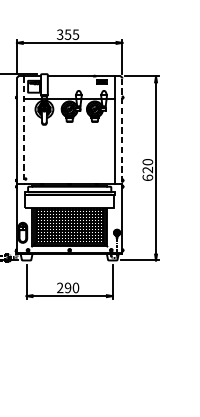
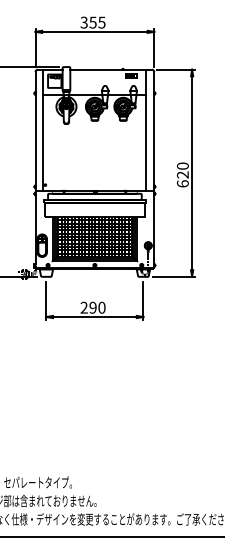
line: (24, 130) -> (43, 130), dashed -> solid
line: (122, 131) -> (154, 131), dashed -> solid

